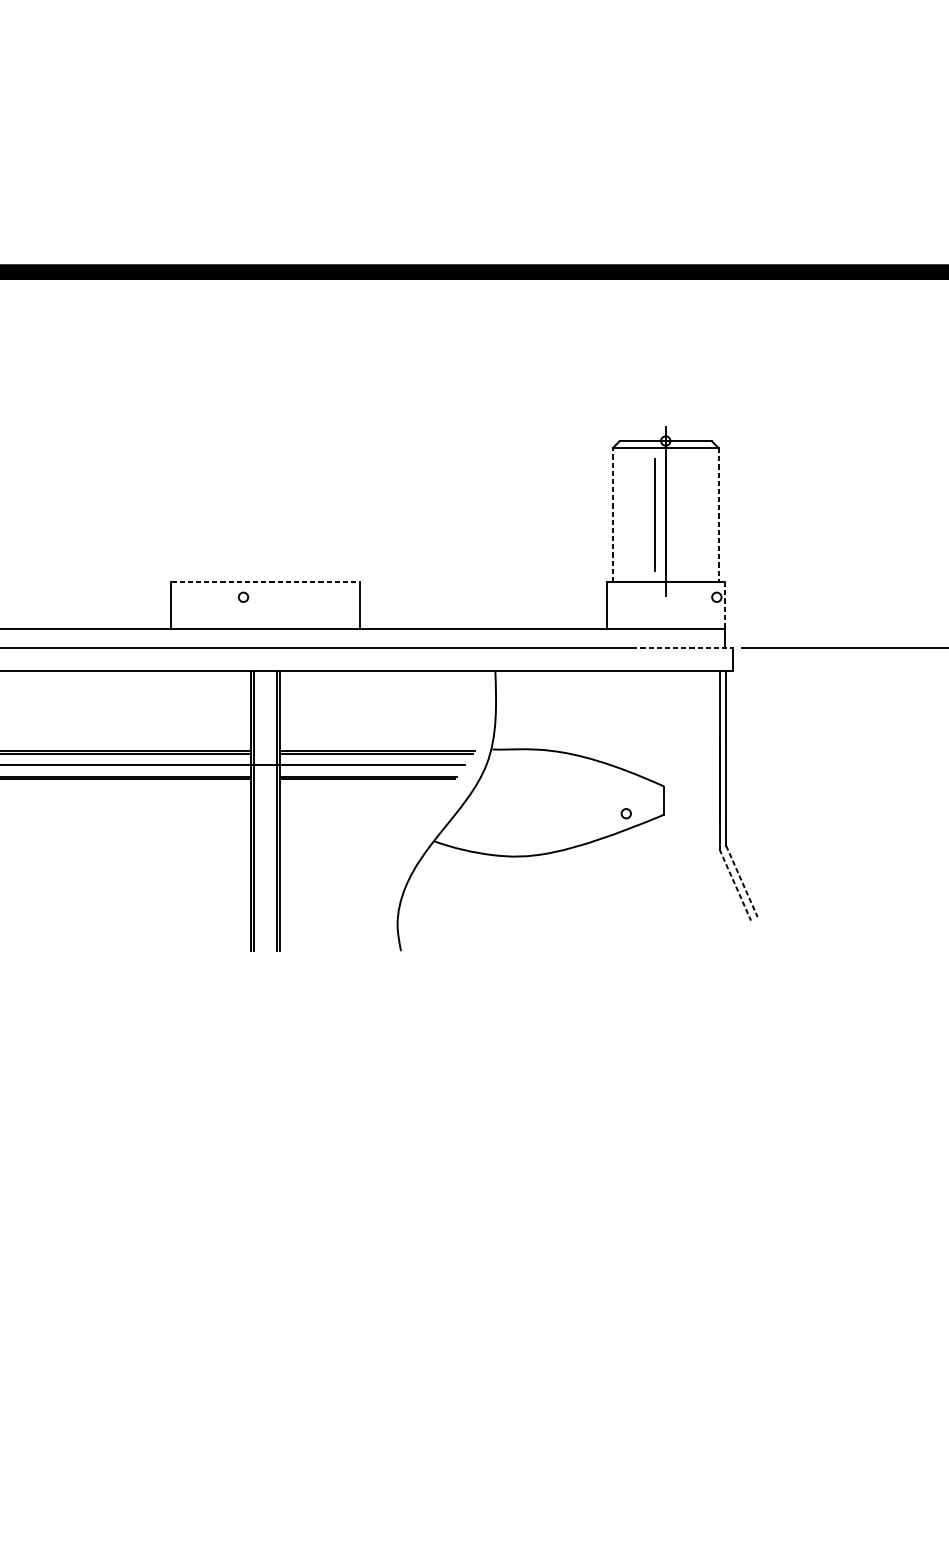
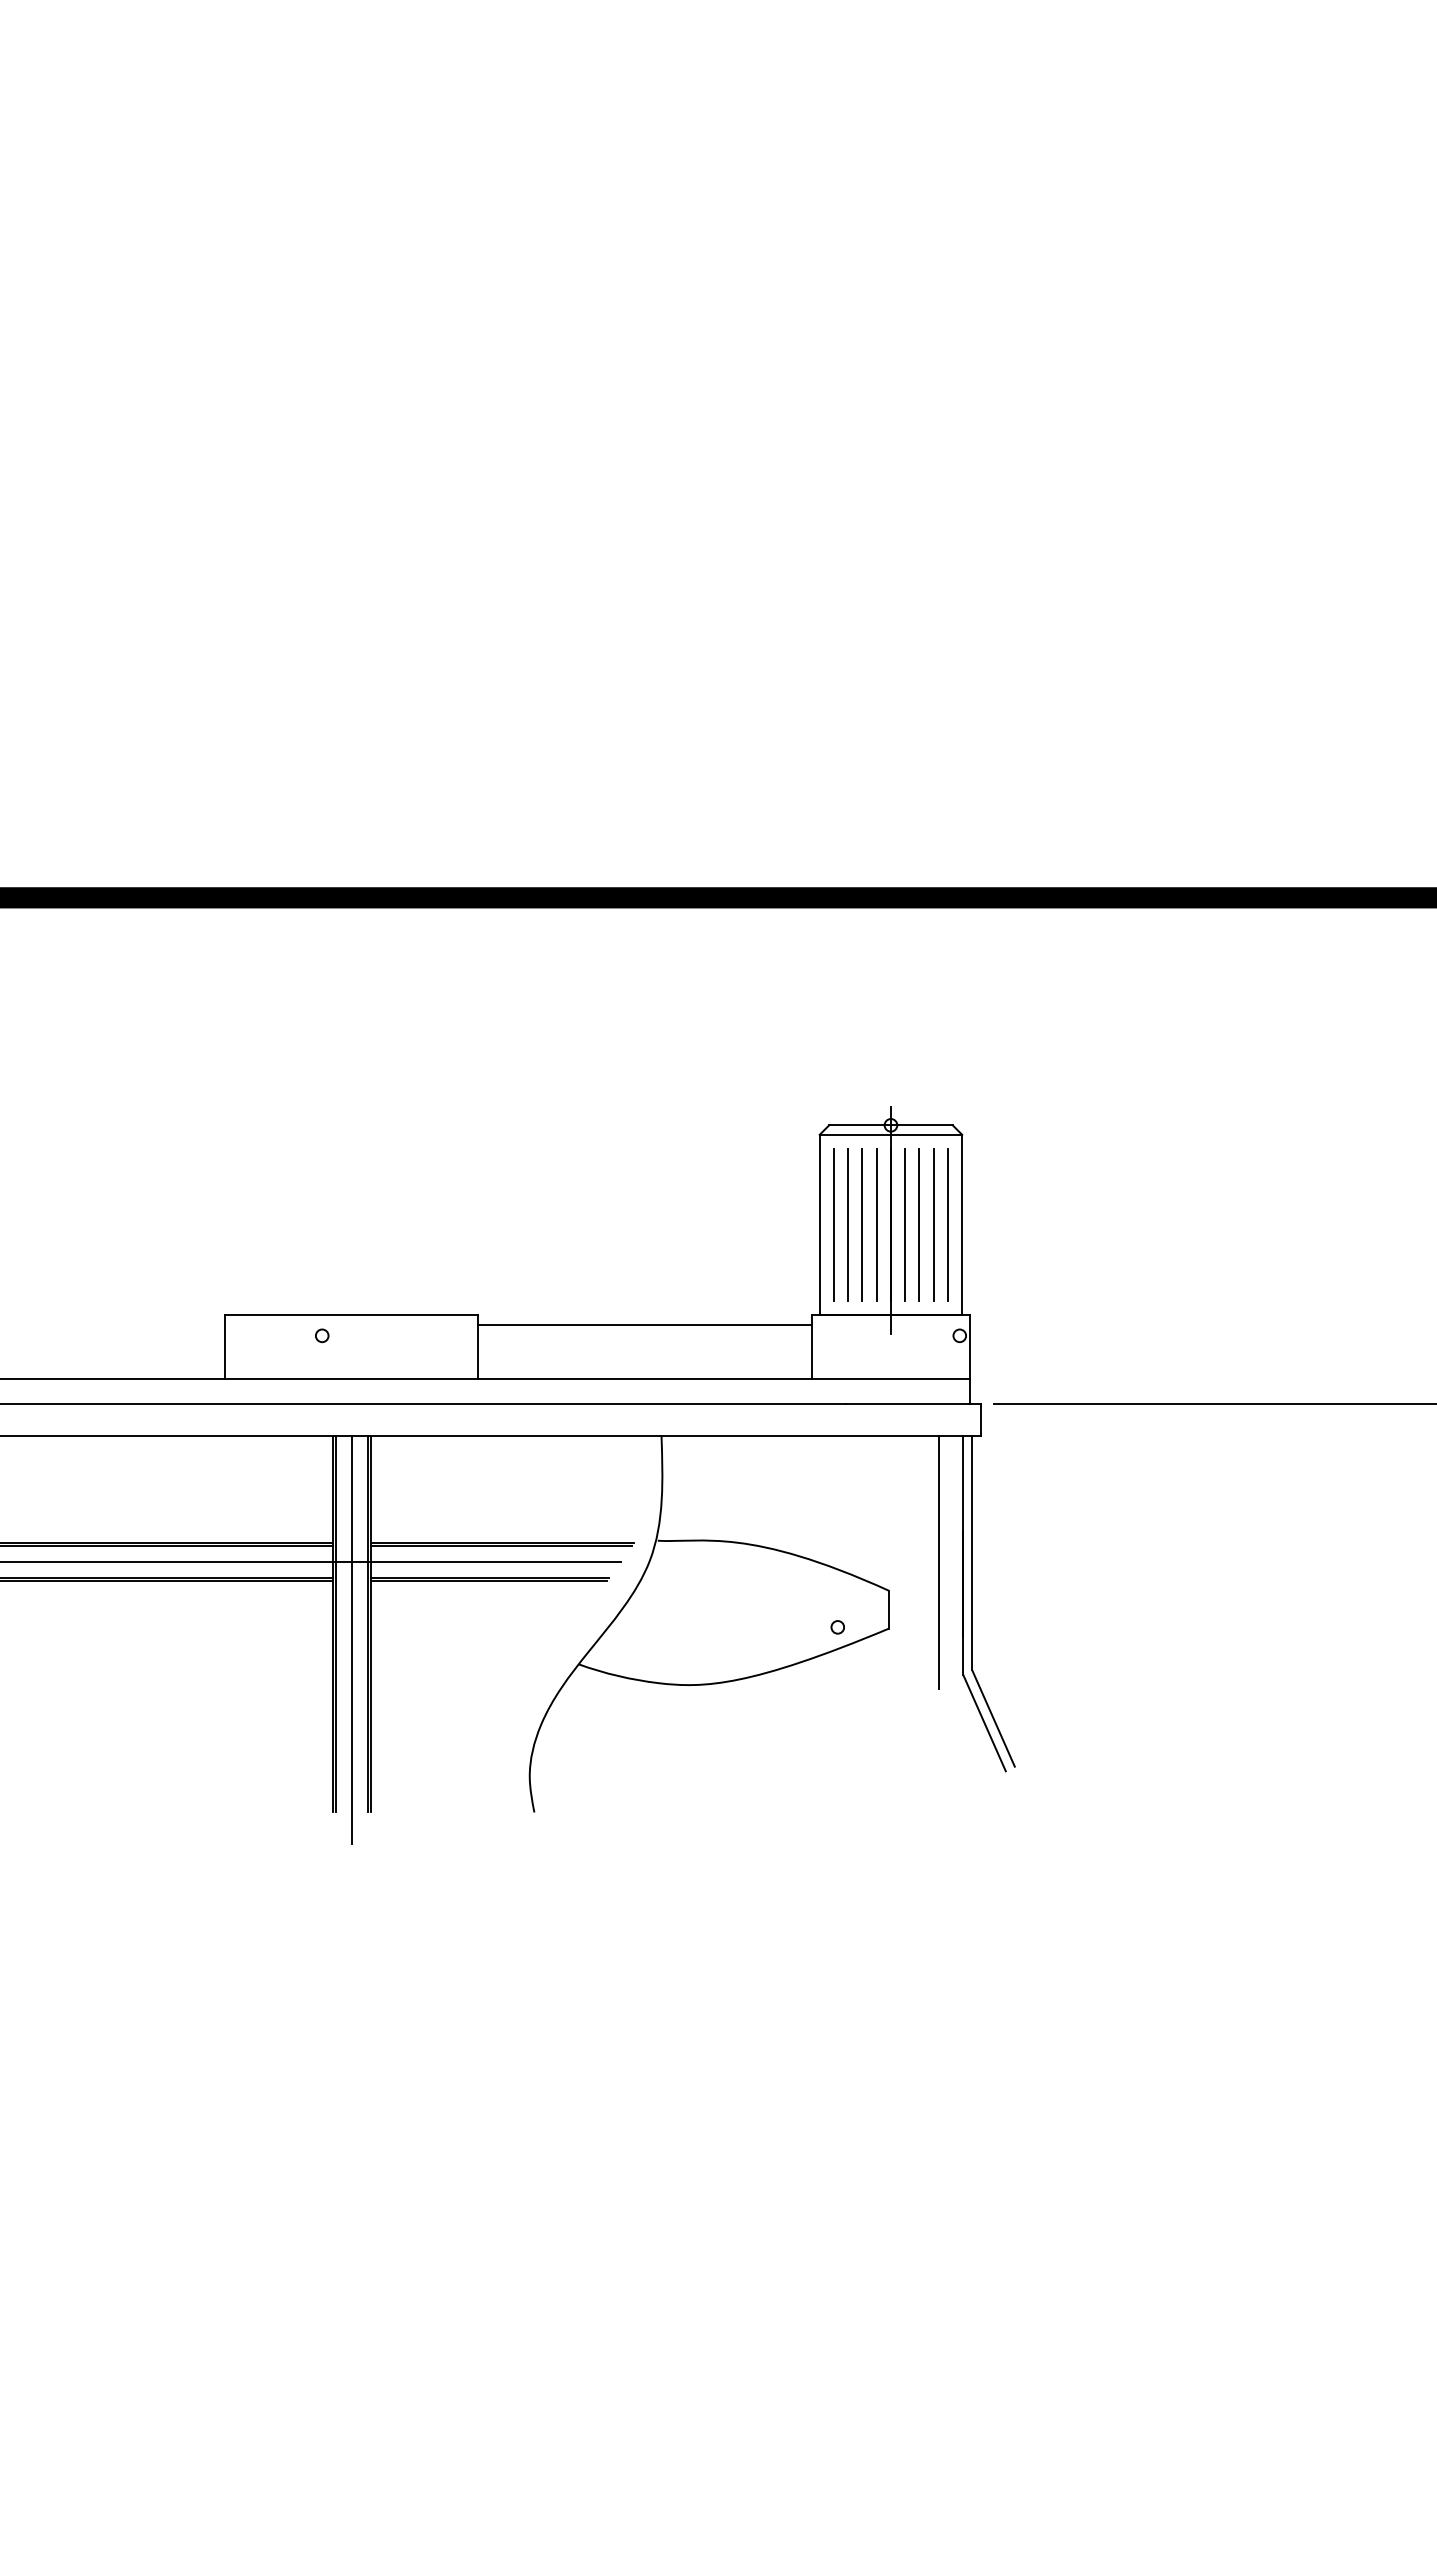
line: (612, 514) -> (819, 1224), dashed -> solid
line: (623, 514) -> (833, 1224), added
line: (634, 514) -> (848, 1224), added
line: (644, 514) -> (862, 1224), added
line: (676, 514) -> (905, 1224), added
line: (686, 514) -> (919, 1224), added
line: (697, 514) -> (933, 1224), added
line: (707, 514) -> (947, 1224), added
line: (718, 515) -> (962, 1225), dashed -> solid
line: (265, 582) -> (351, 1315), dashed -> solid
line: (482, 588) -> (644, 1324), added
line: (724, 605) -> (970, 1346), dashed -> solid
line: (682, 647) -> (913, 1403), dashed -> solid
line: (701, 764) -> (938, 1561), added
line: (265, 822) -> (351, 1639), added
line: (741, 881) -> (993, 1718), dashed -> solid
line: (735, 885) -> (984, 1723), dashed -> solid

